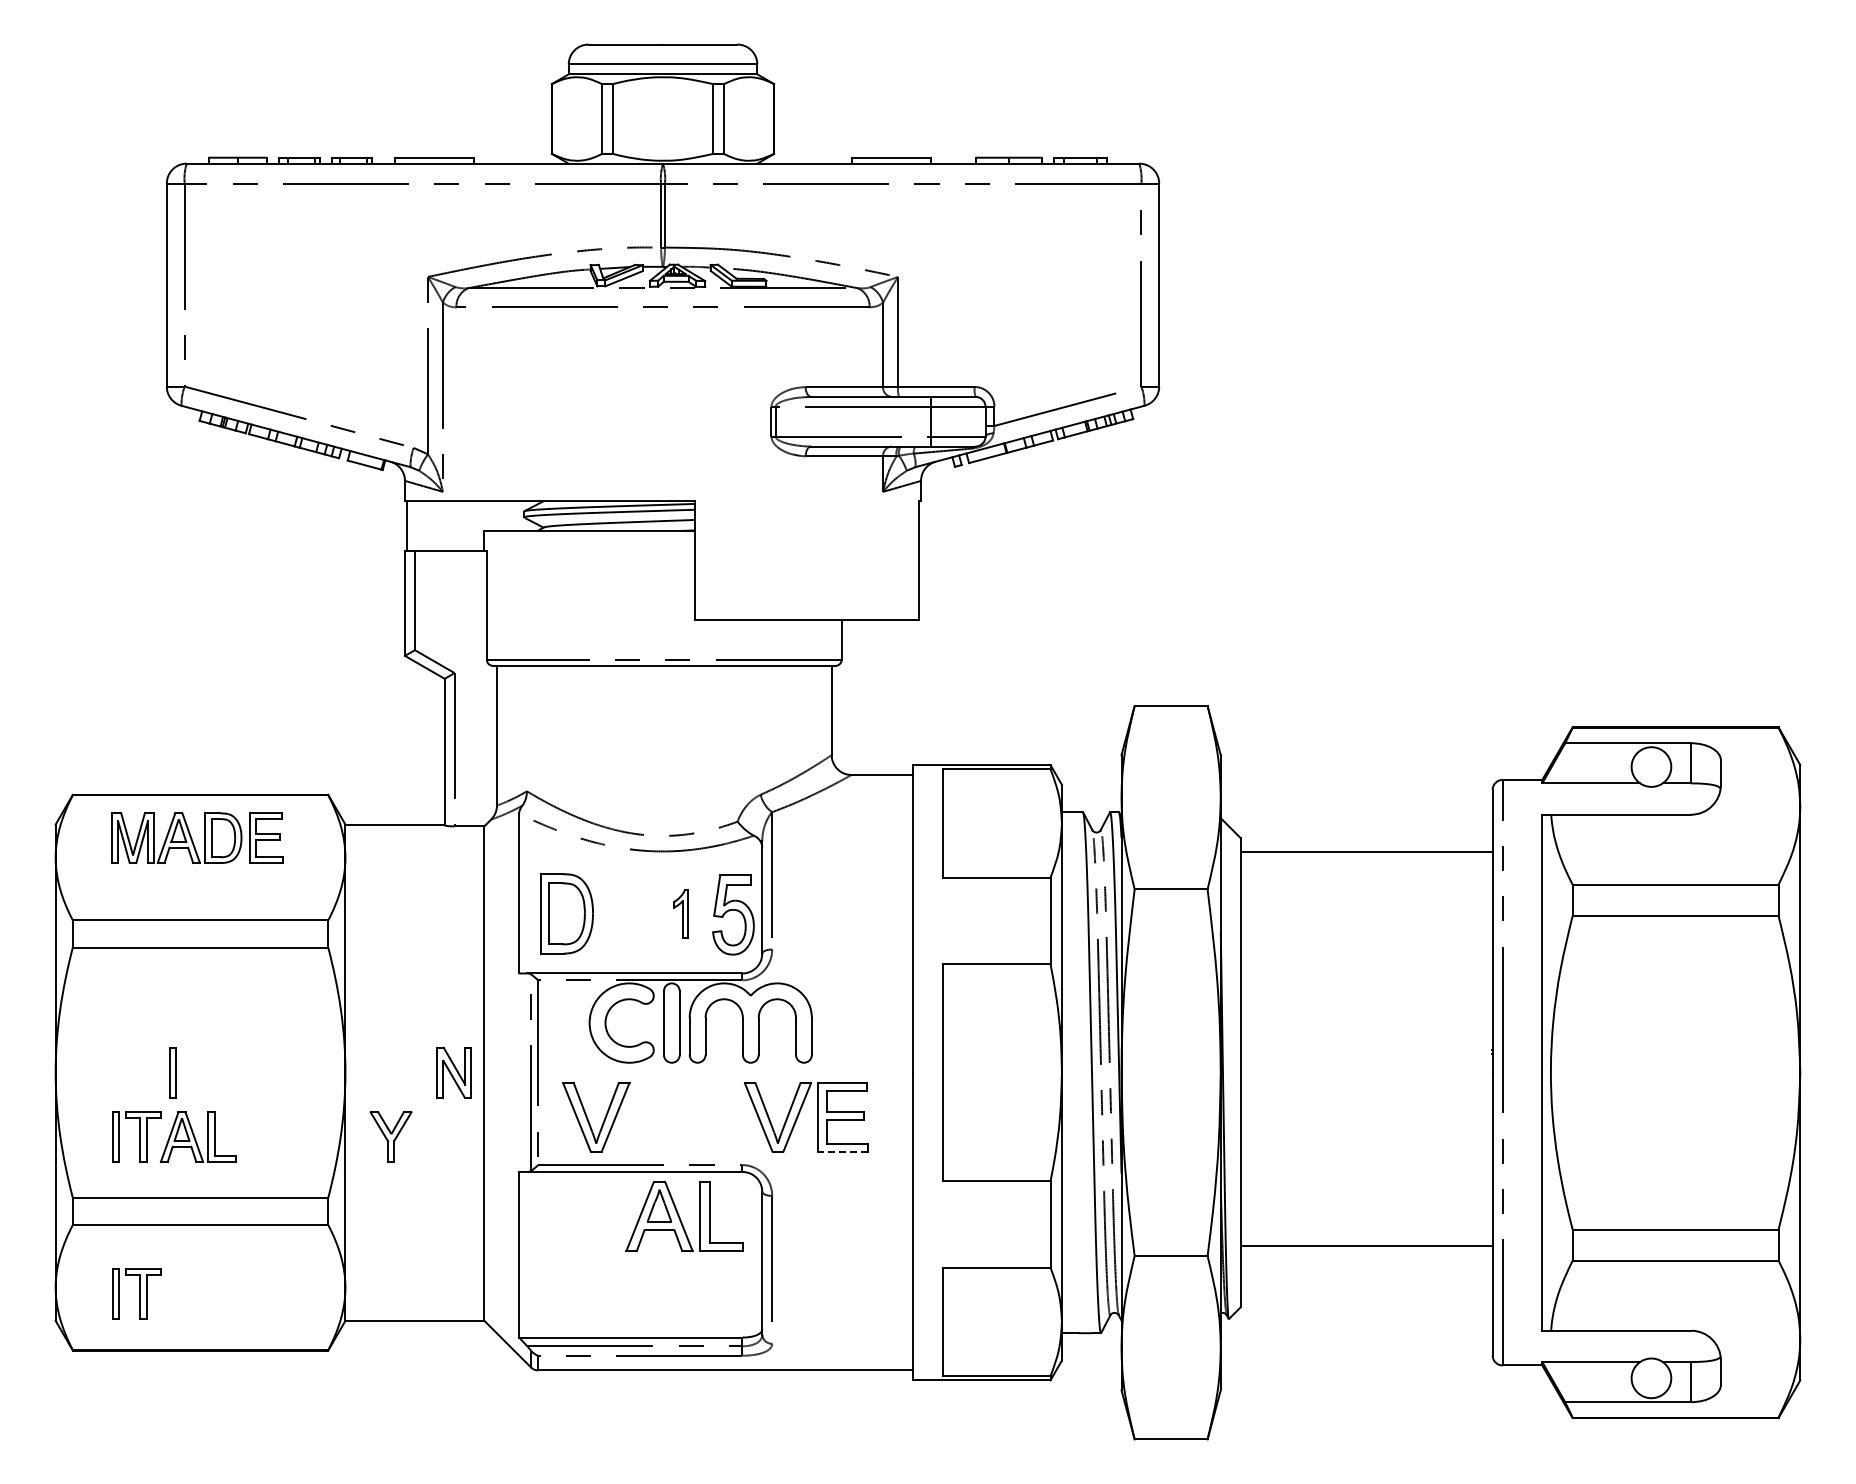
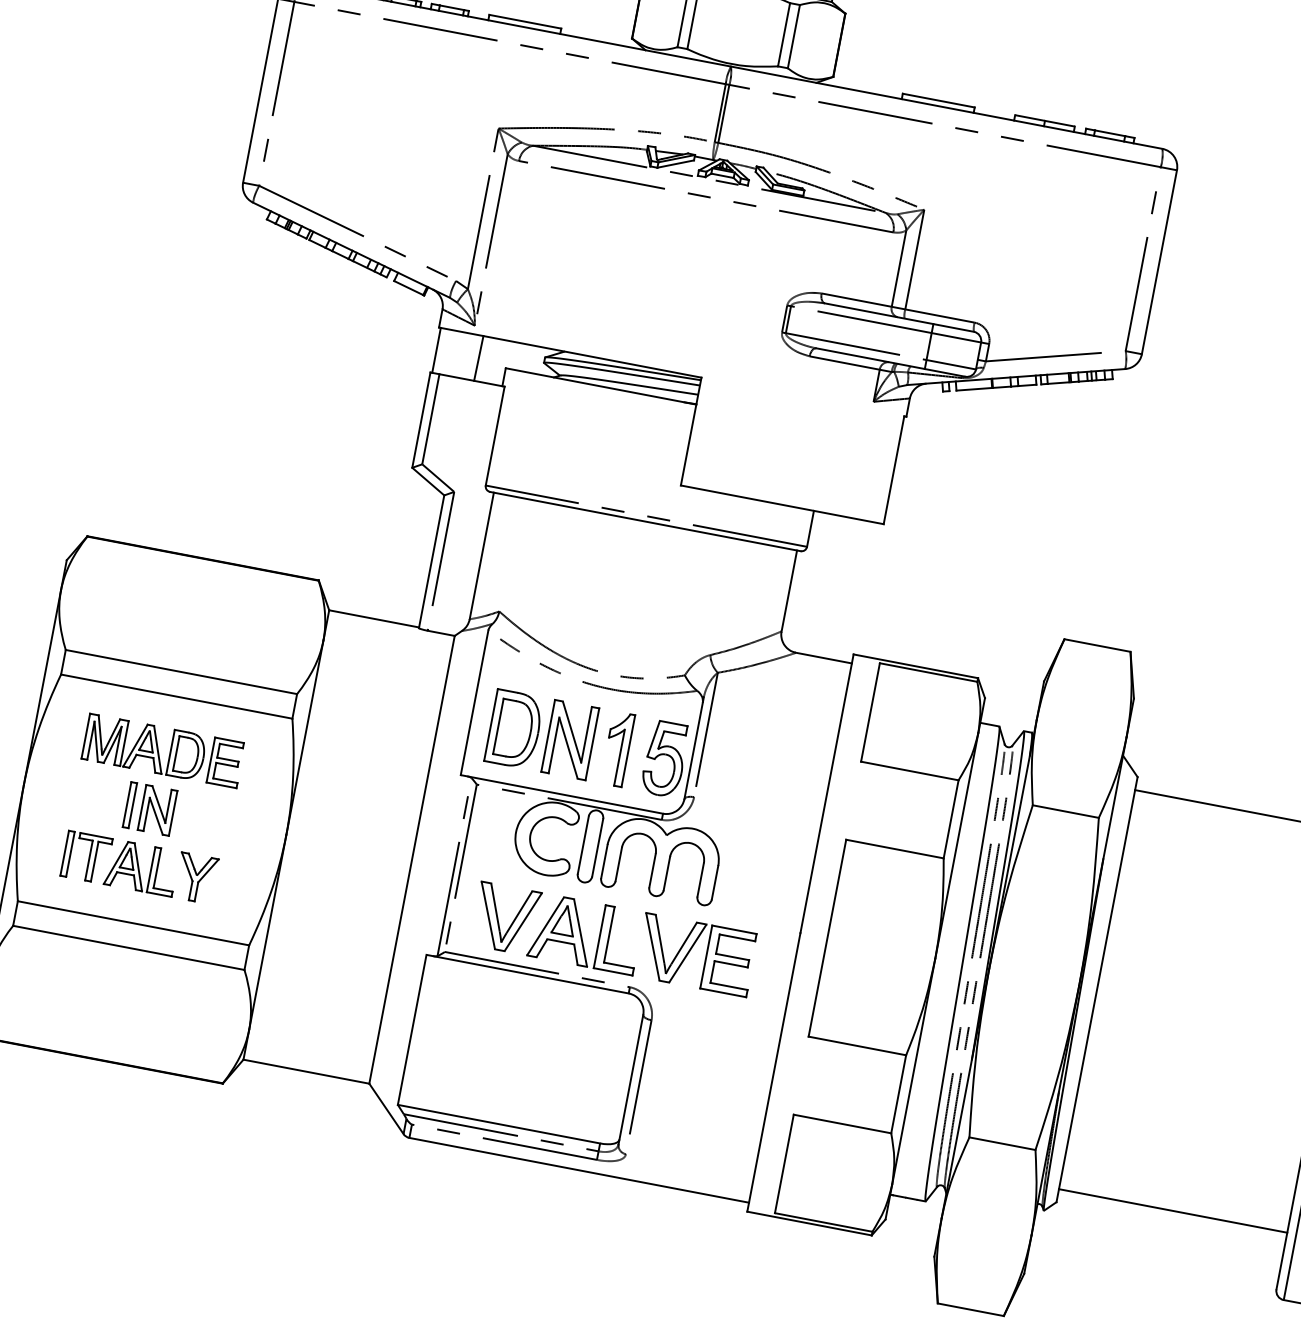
line: (453, 525) -> (478, 358), added
part: (197, 837) -> (163, 750), moved
part: (628, 913) -> (570, 739), added
part: (680, 913) -> (617, 748), size x1.67
part: (453, 1072) -> (156, 810), moved
part: (390, 1136) -> (195, 877), moved
line: (842, 1152) -> (722, 993), dashed -> solid
part: (684, 1216) -> (585, 934), moved
line: (1366, 1246) -> (1172, 1211), moved
part: (136, 1293) -> (58, 998), removed

